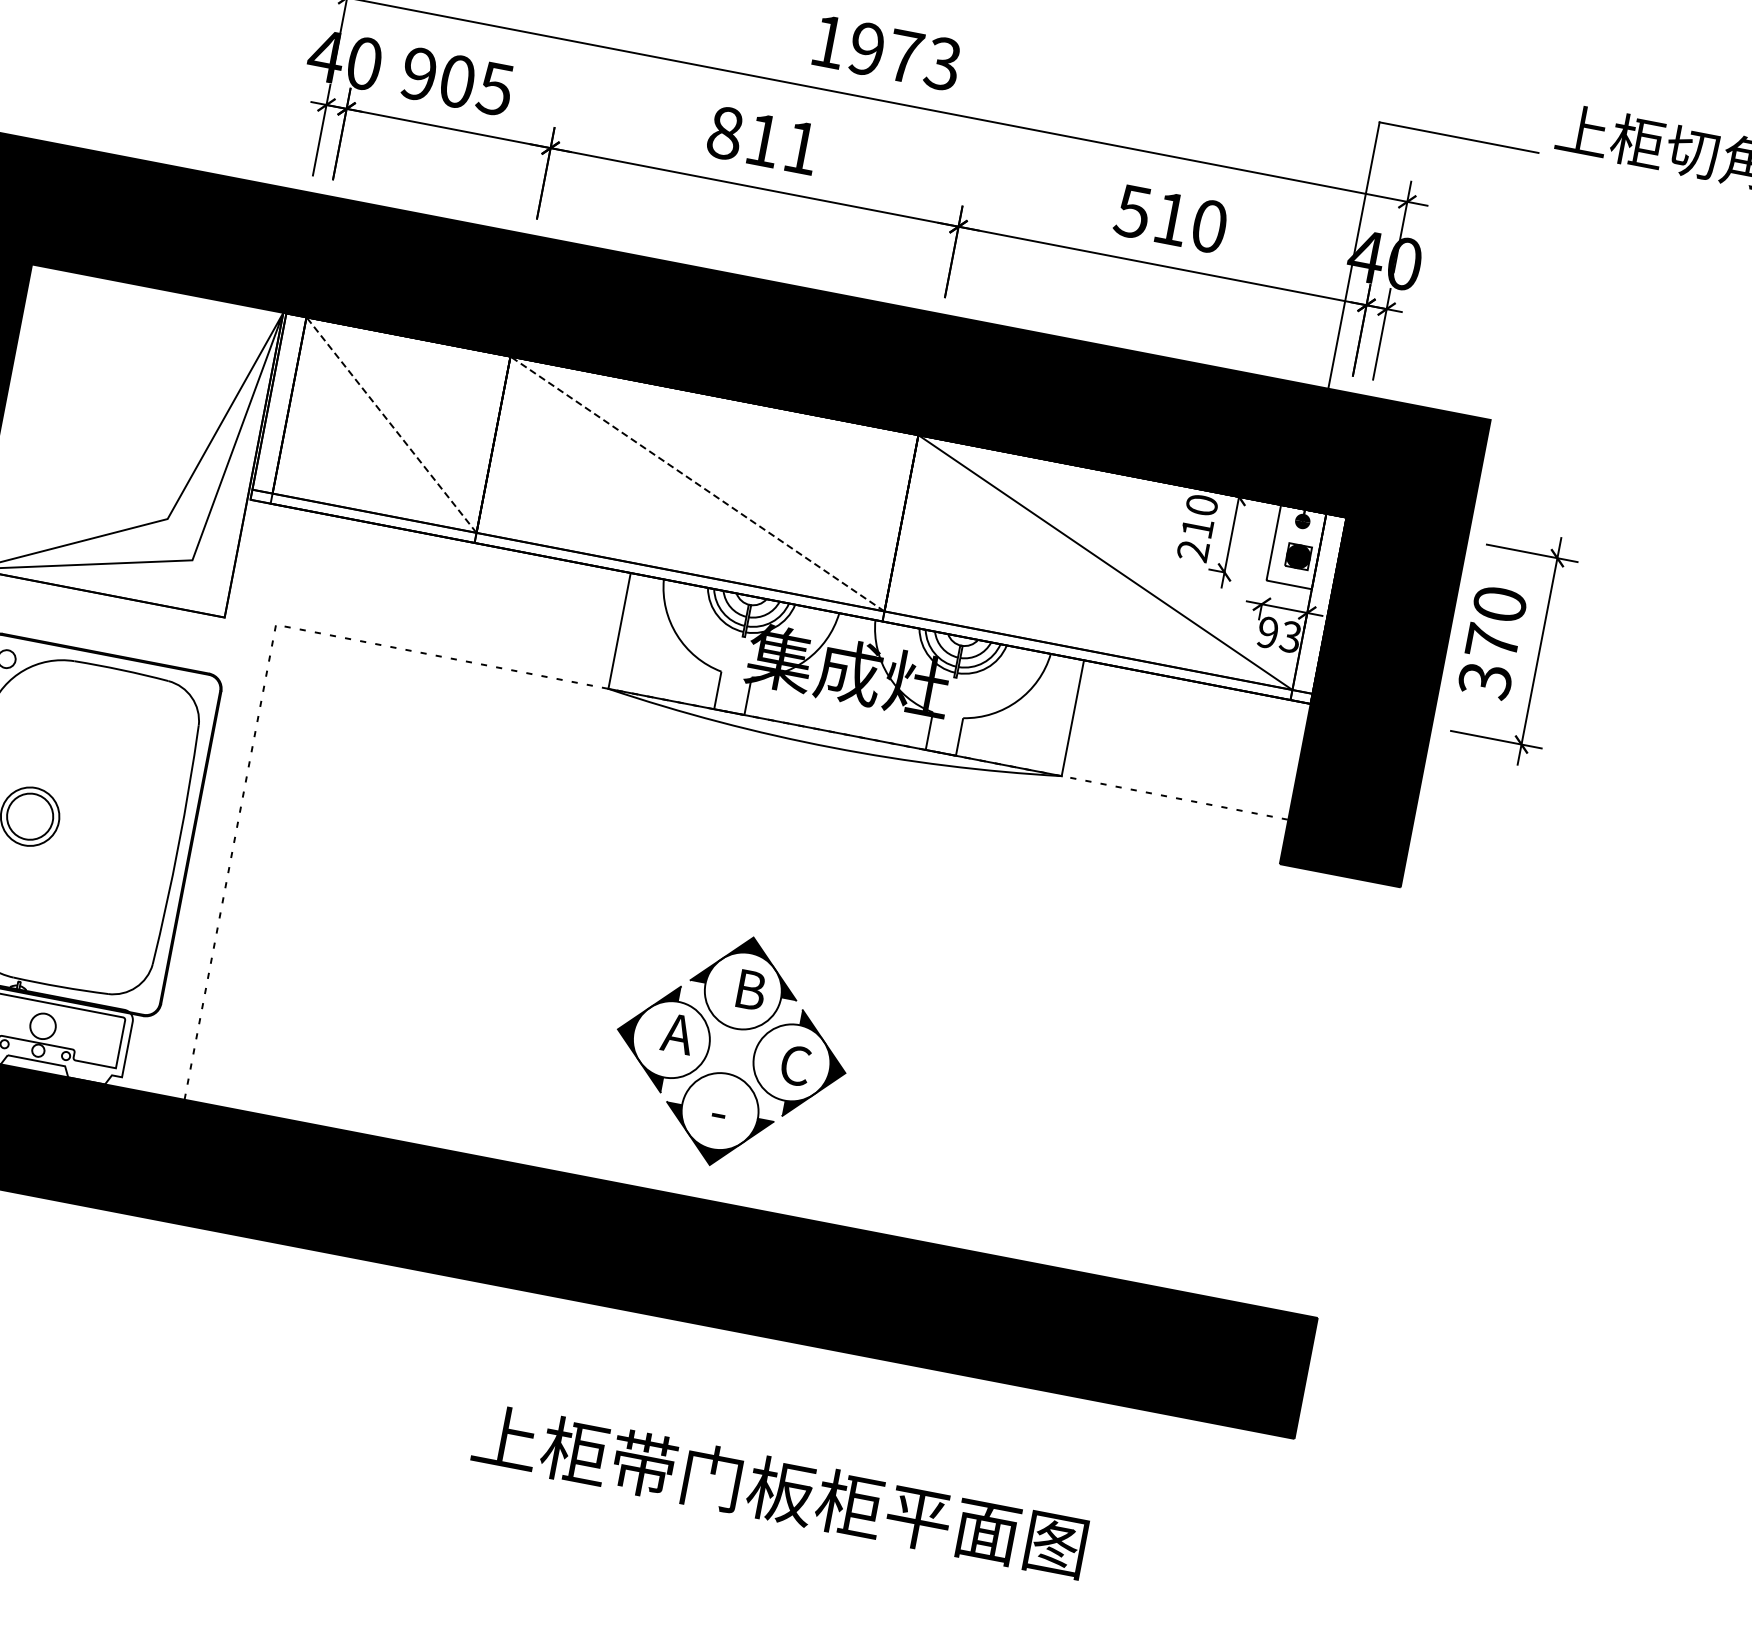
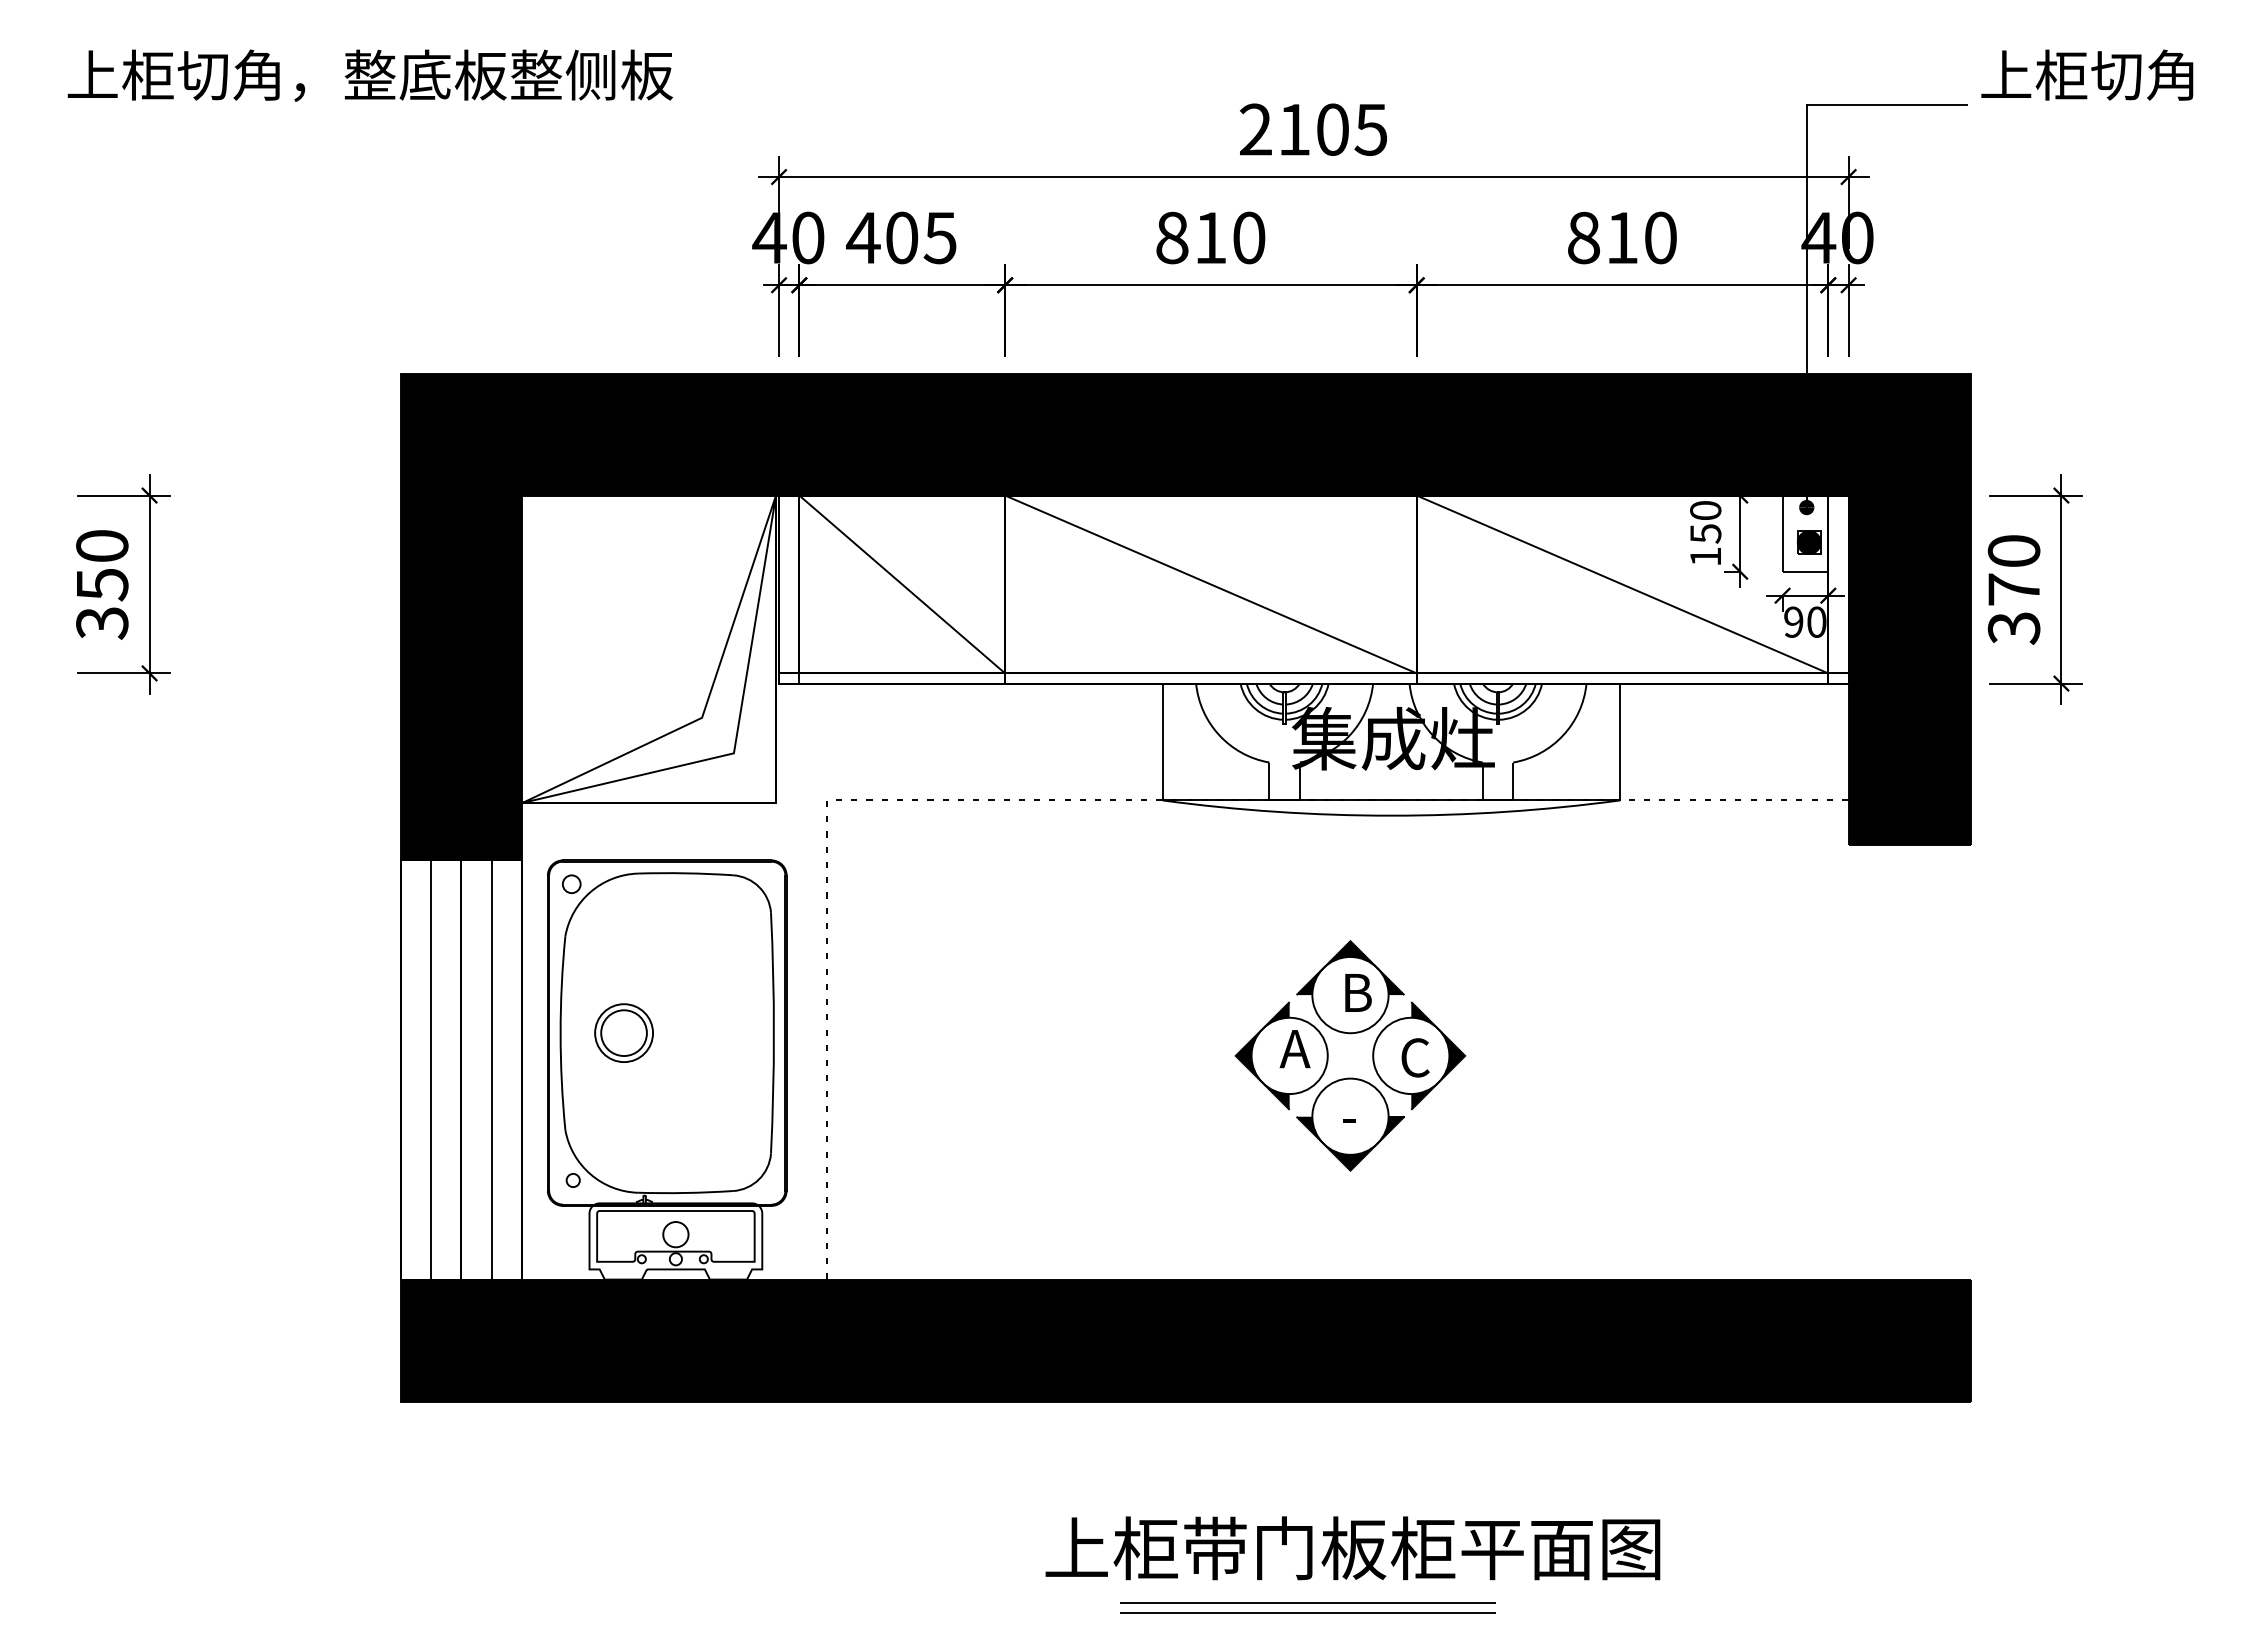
text: (885, 52) -> (1313, 129), 1973 -> 2105
text: (419, 73) -> (863, 237), 905 -> 405
text: (801, 147) -> (1249, 237), 811 -> 810
text: (1133, 211) -> (1583, 237), 510 -> 810
line: (391, 425) -> (902, 584), dashed -> solid
line: (697, 483) -> (1210, 584), dashed -> solid
text: (1195, 539) -> (1705, 545), 210 -> 150
text: (1290, 636) -> (1816, 621), 93 -> 90
part: (735, 1030) -> (1350, 1034), moved
text: (779, 1490) -> (1352, 1548), moved
line: (598, 1511) -> (1307, 1602), added
line: (596, 1521) -> (1307, 1612), added

